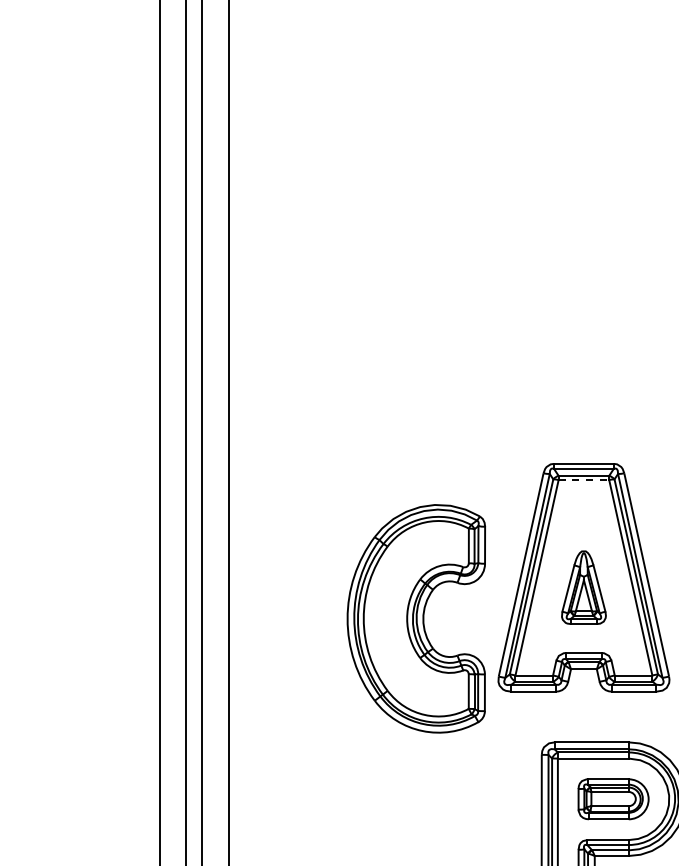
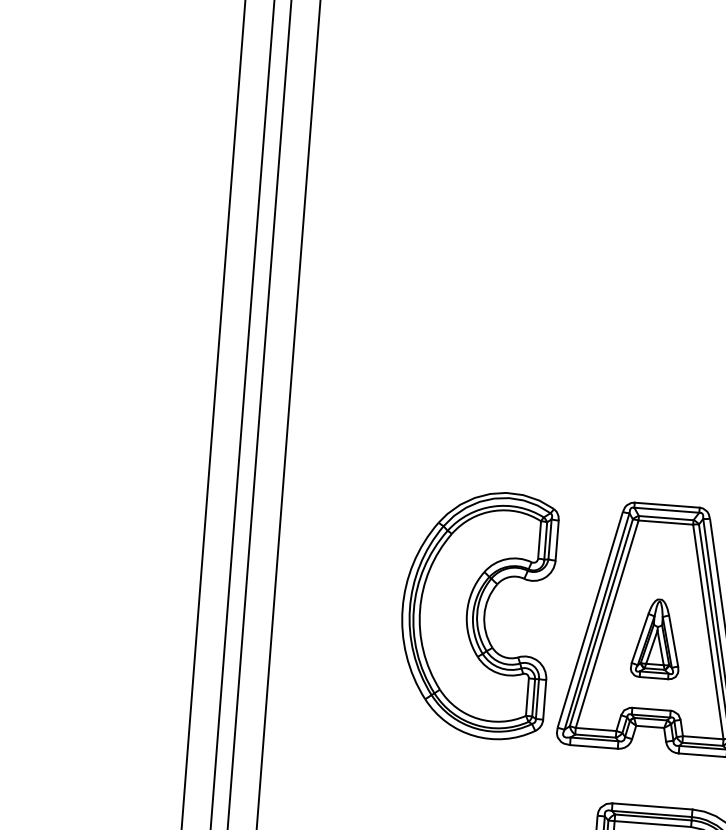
line: (584, 480) -> (666, 523), dashed -> solid
part: (416, 618) -> (477, 613), moved

